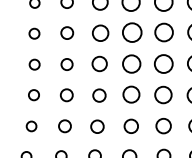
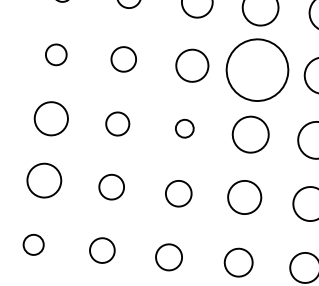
circle: (131, 32) -> (255, 69), size x1.6
circle: (99, 63) -> (184, 127), size x0.6
circle: (34, 64) -> (50, 118), size x1.6
circle: (33, 95) -> (43, 181), size x1.6

